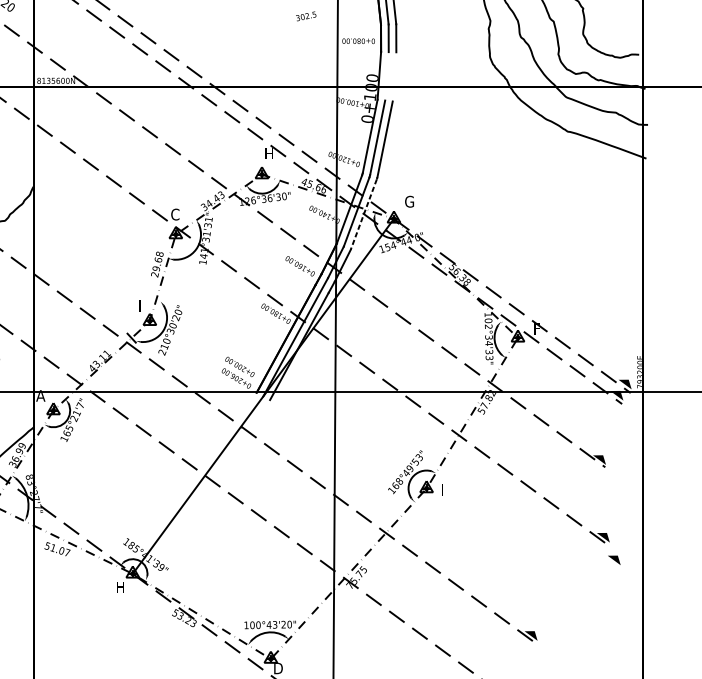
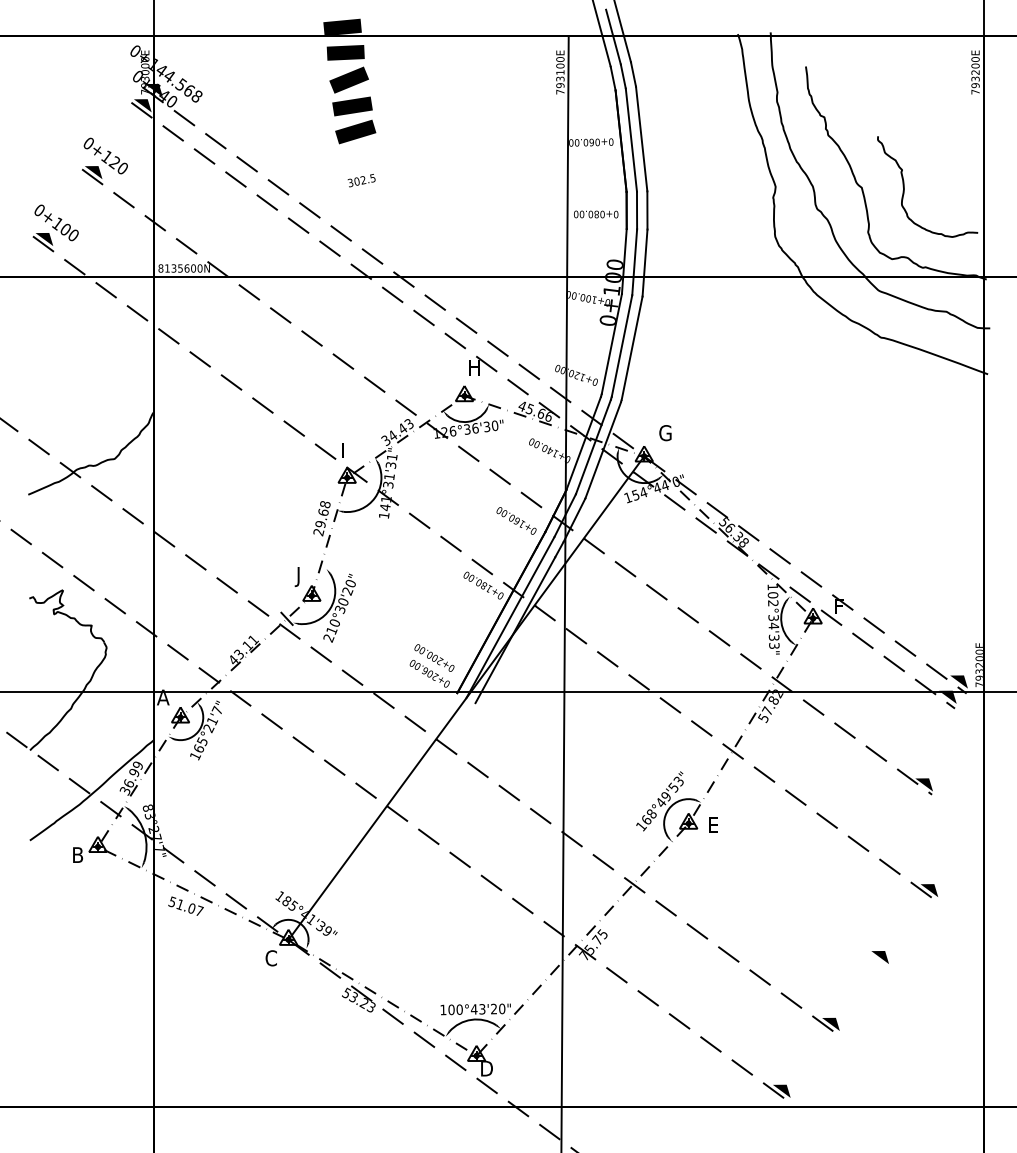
text: (306, 16) -> (361, 180), moved
line: (386, 76) -> (634, 262), added
line: (394, 76) -> (644, 262), added
text: (175, 214) -> (346, 450), C -> I
line: (363, 215) -> (602, 451), dashed -> solid
text: (138, 307) -> (296, 577), I -> J
text: (445, 489) -> (714, 824), I -> E
part: (613, 560) -> (879, 957), moved
text: (119, 587) -> (270, 958), H -> C

